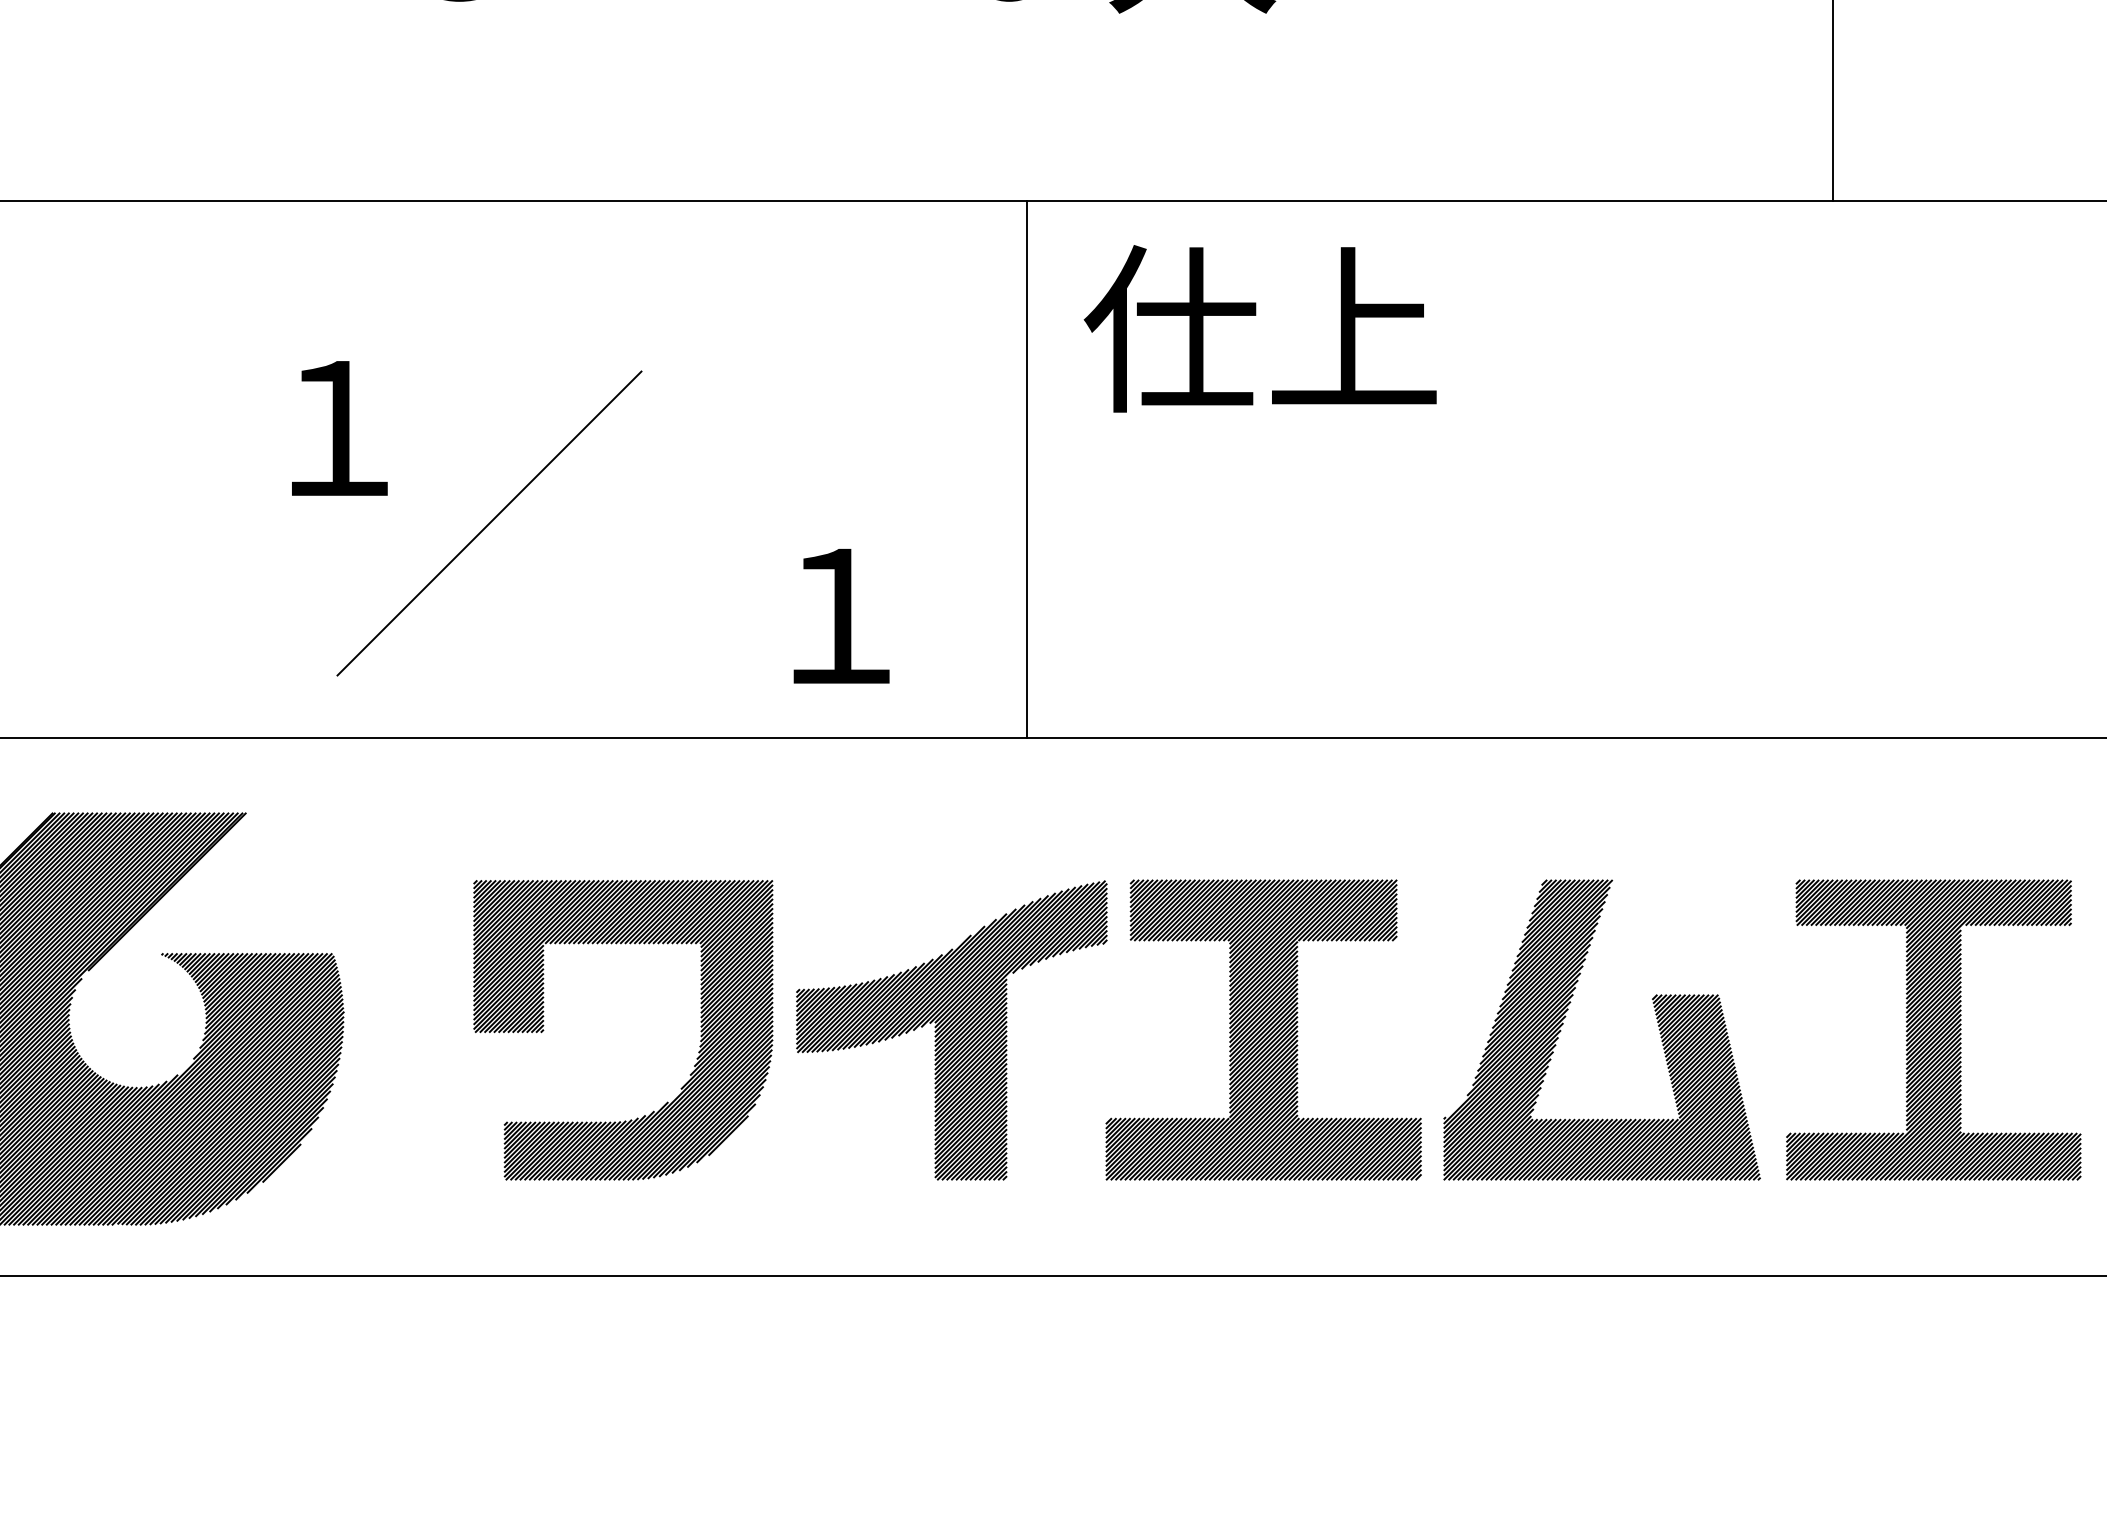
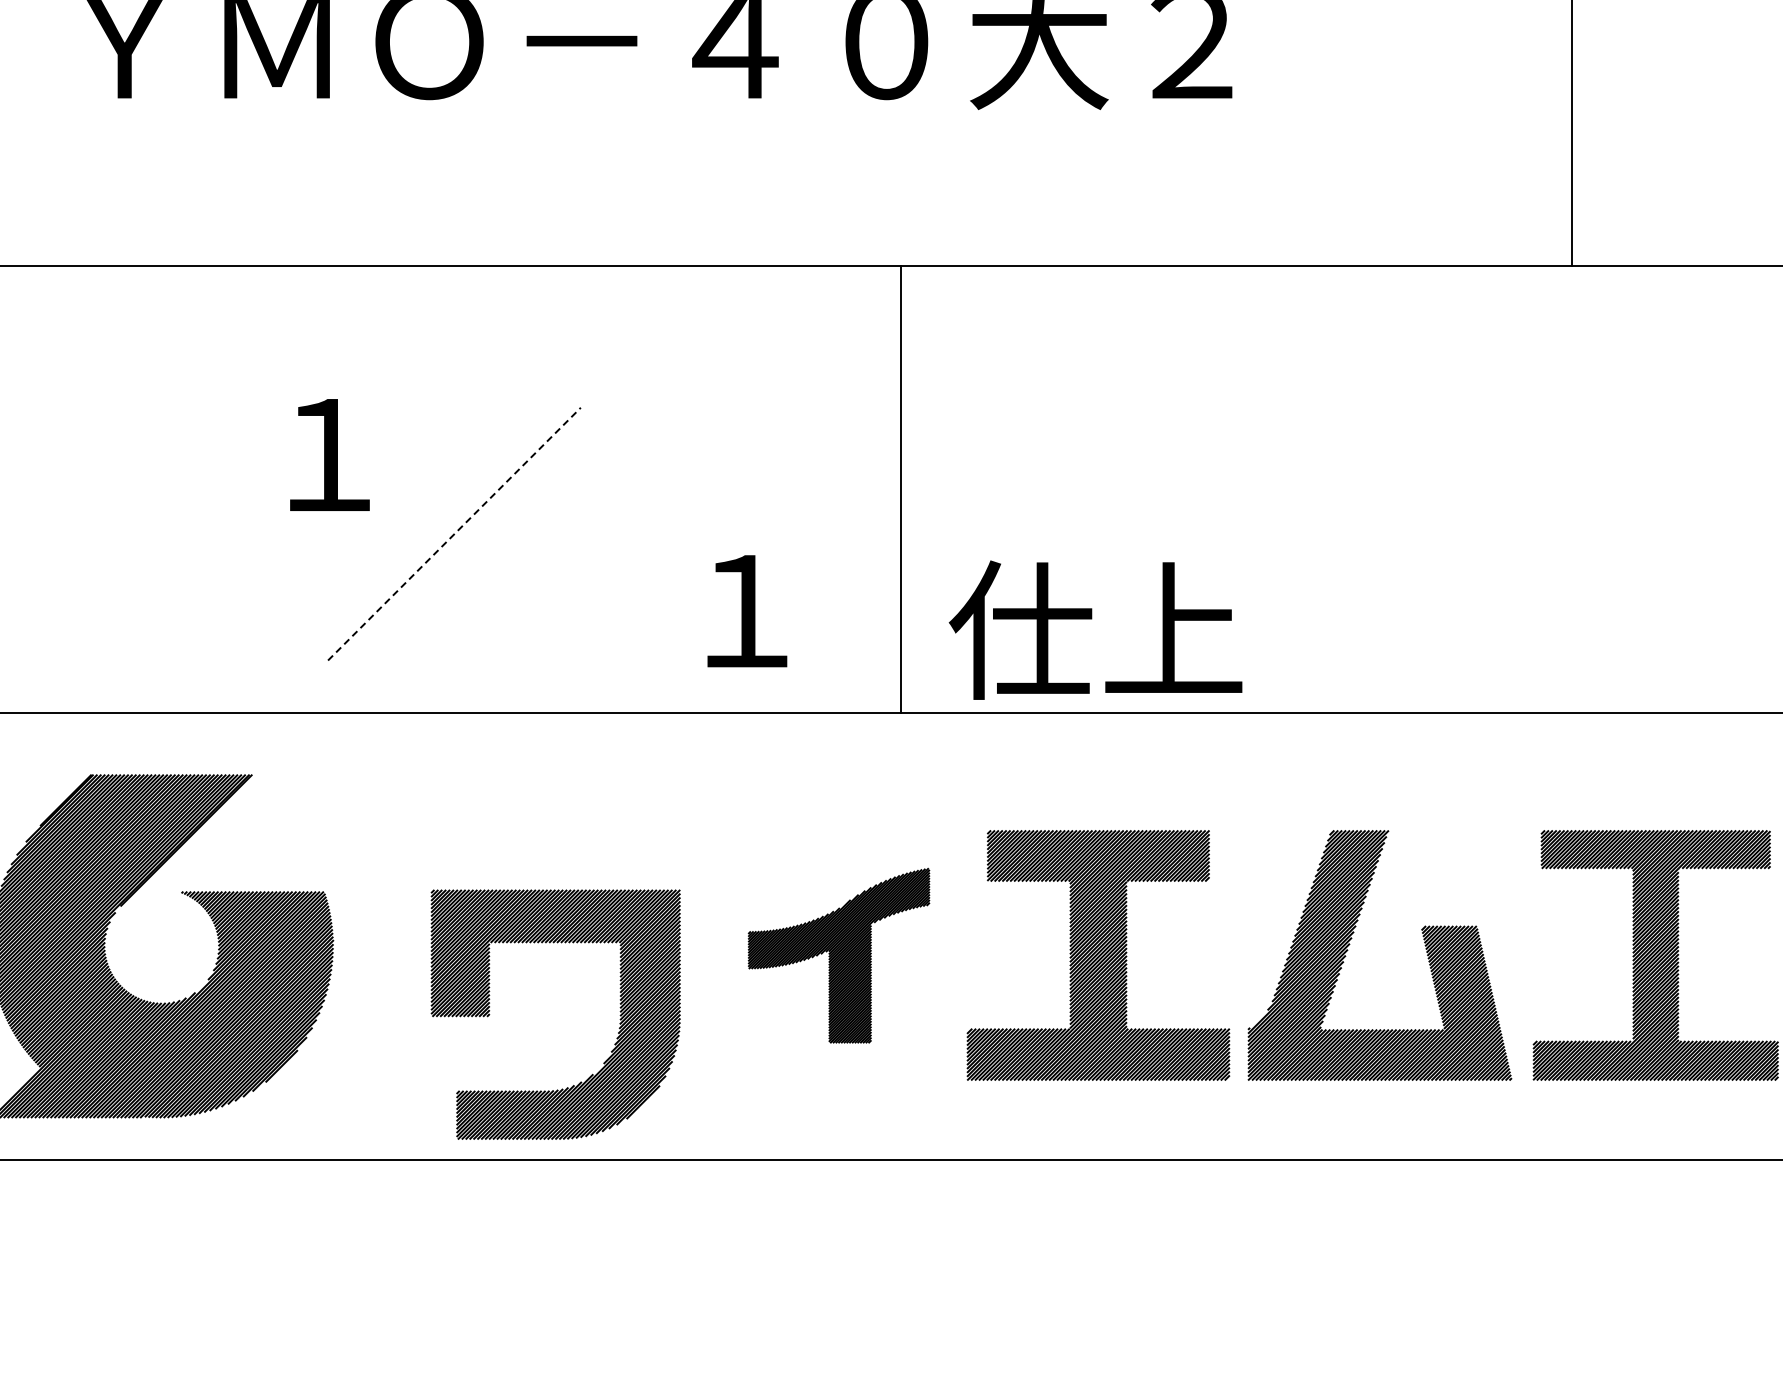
text: (1260, 327) -> (1095, 629), moved
line: (489, 523) -> (454, 534), solid -> dashed
part: (951, 1030) -> (838, 955), size x0.7
part: (699, 1031) -> (619, 1015), moved

